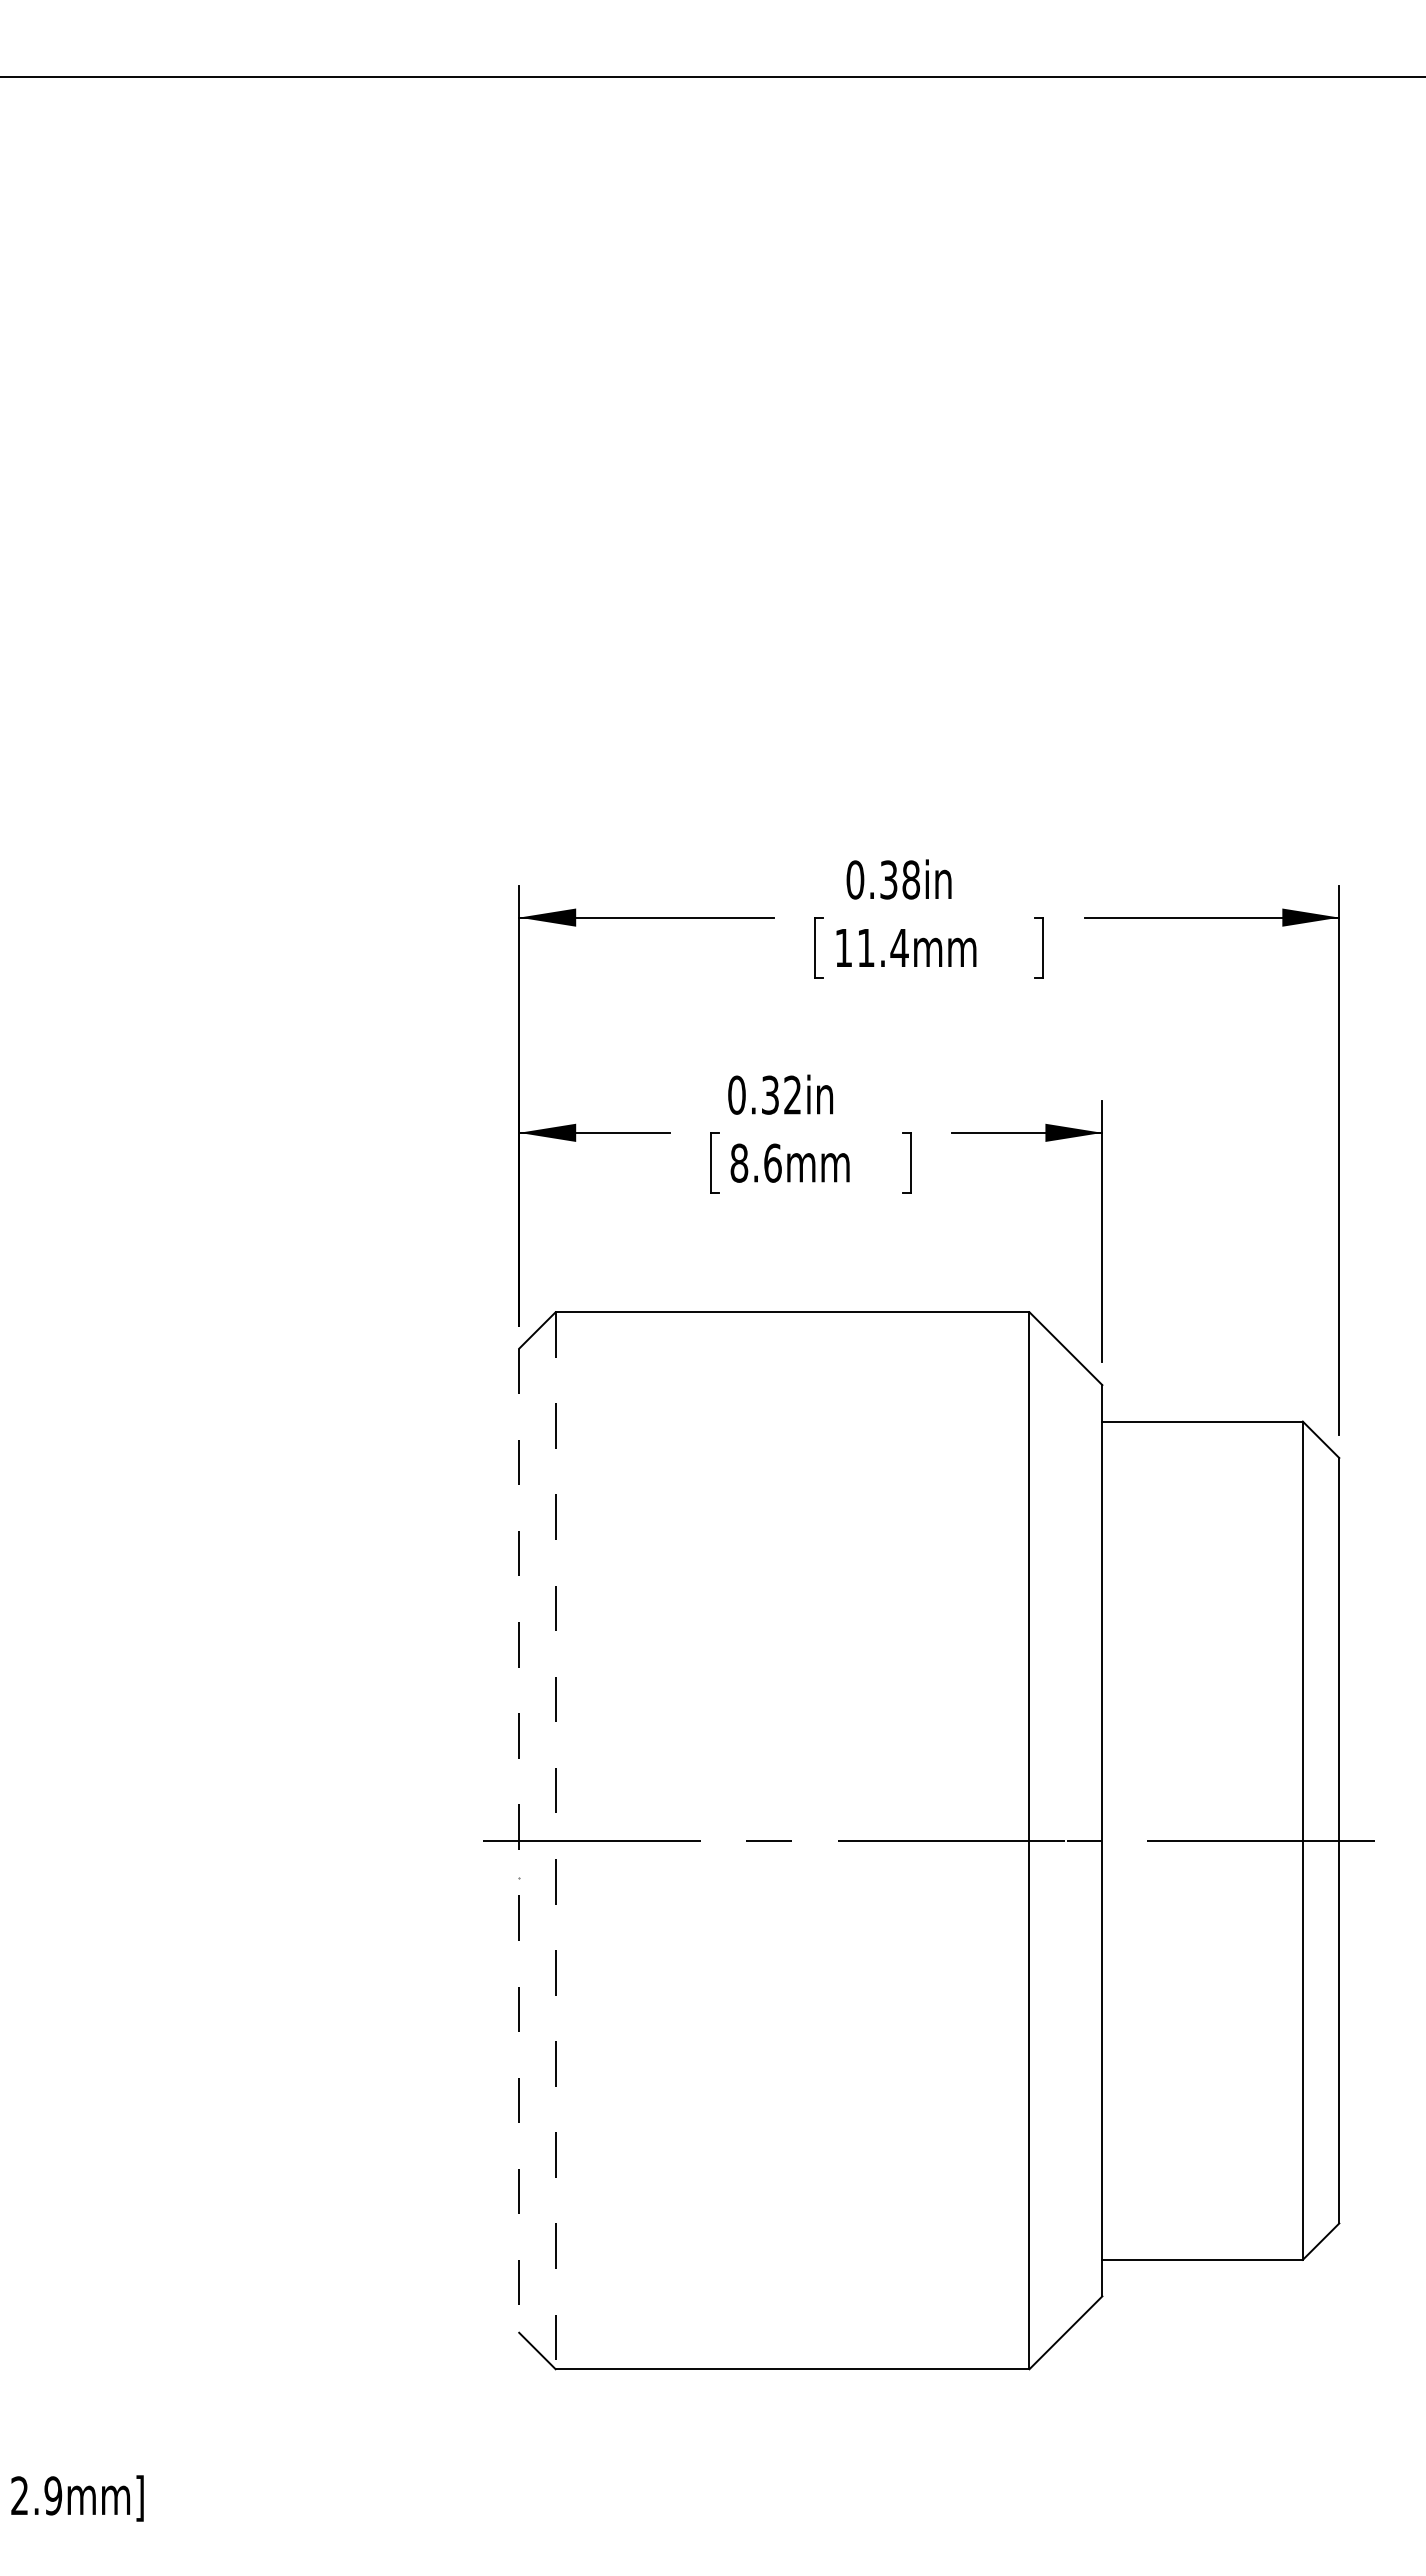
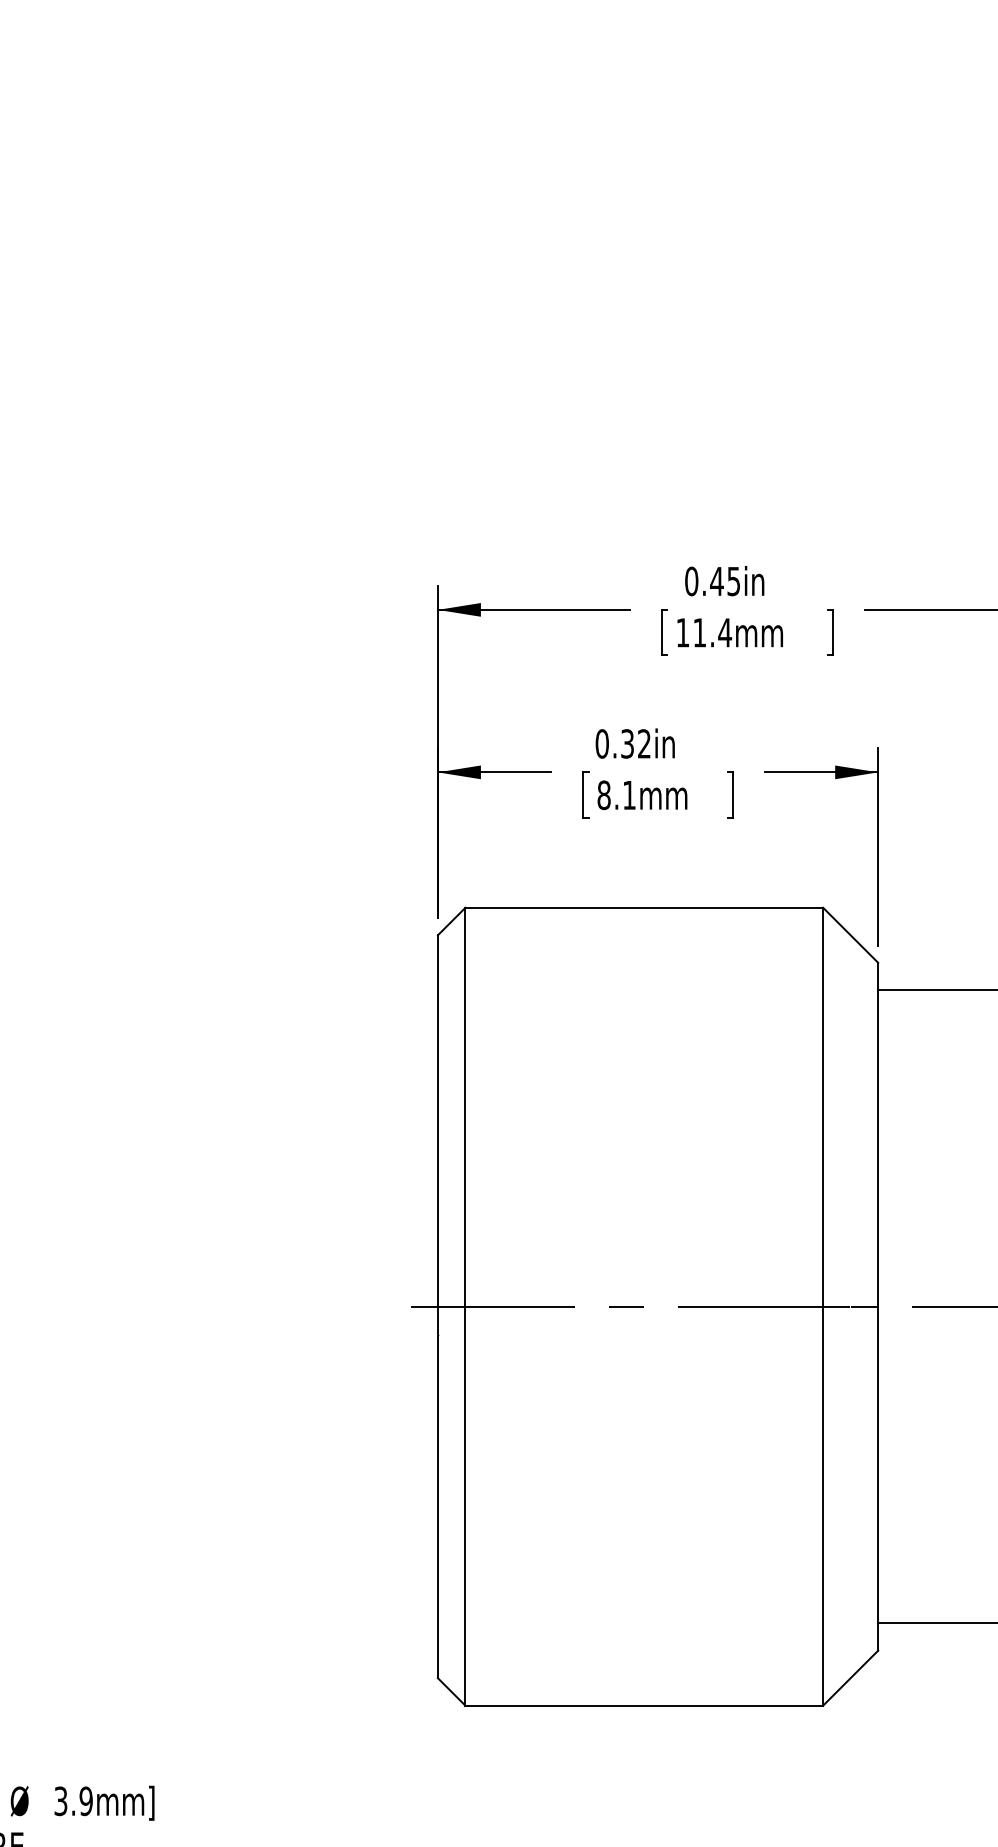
text: (899, 879) -> (725, 581), 0.38in -> 0.45in
text: (772, 1162) -> (629, 794), 8.6mm -> 8.1mm
line: (555, 1840) -> (465, 1306), dashed -> solid
line: (519, 1841) -> (438, 1307), dashed -> solid
text: (19, 2495) -> (60, 1801), 2.9mm] -> 3.9mm]

